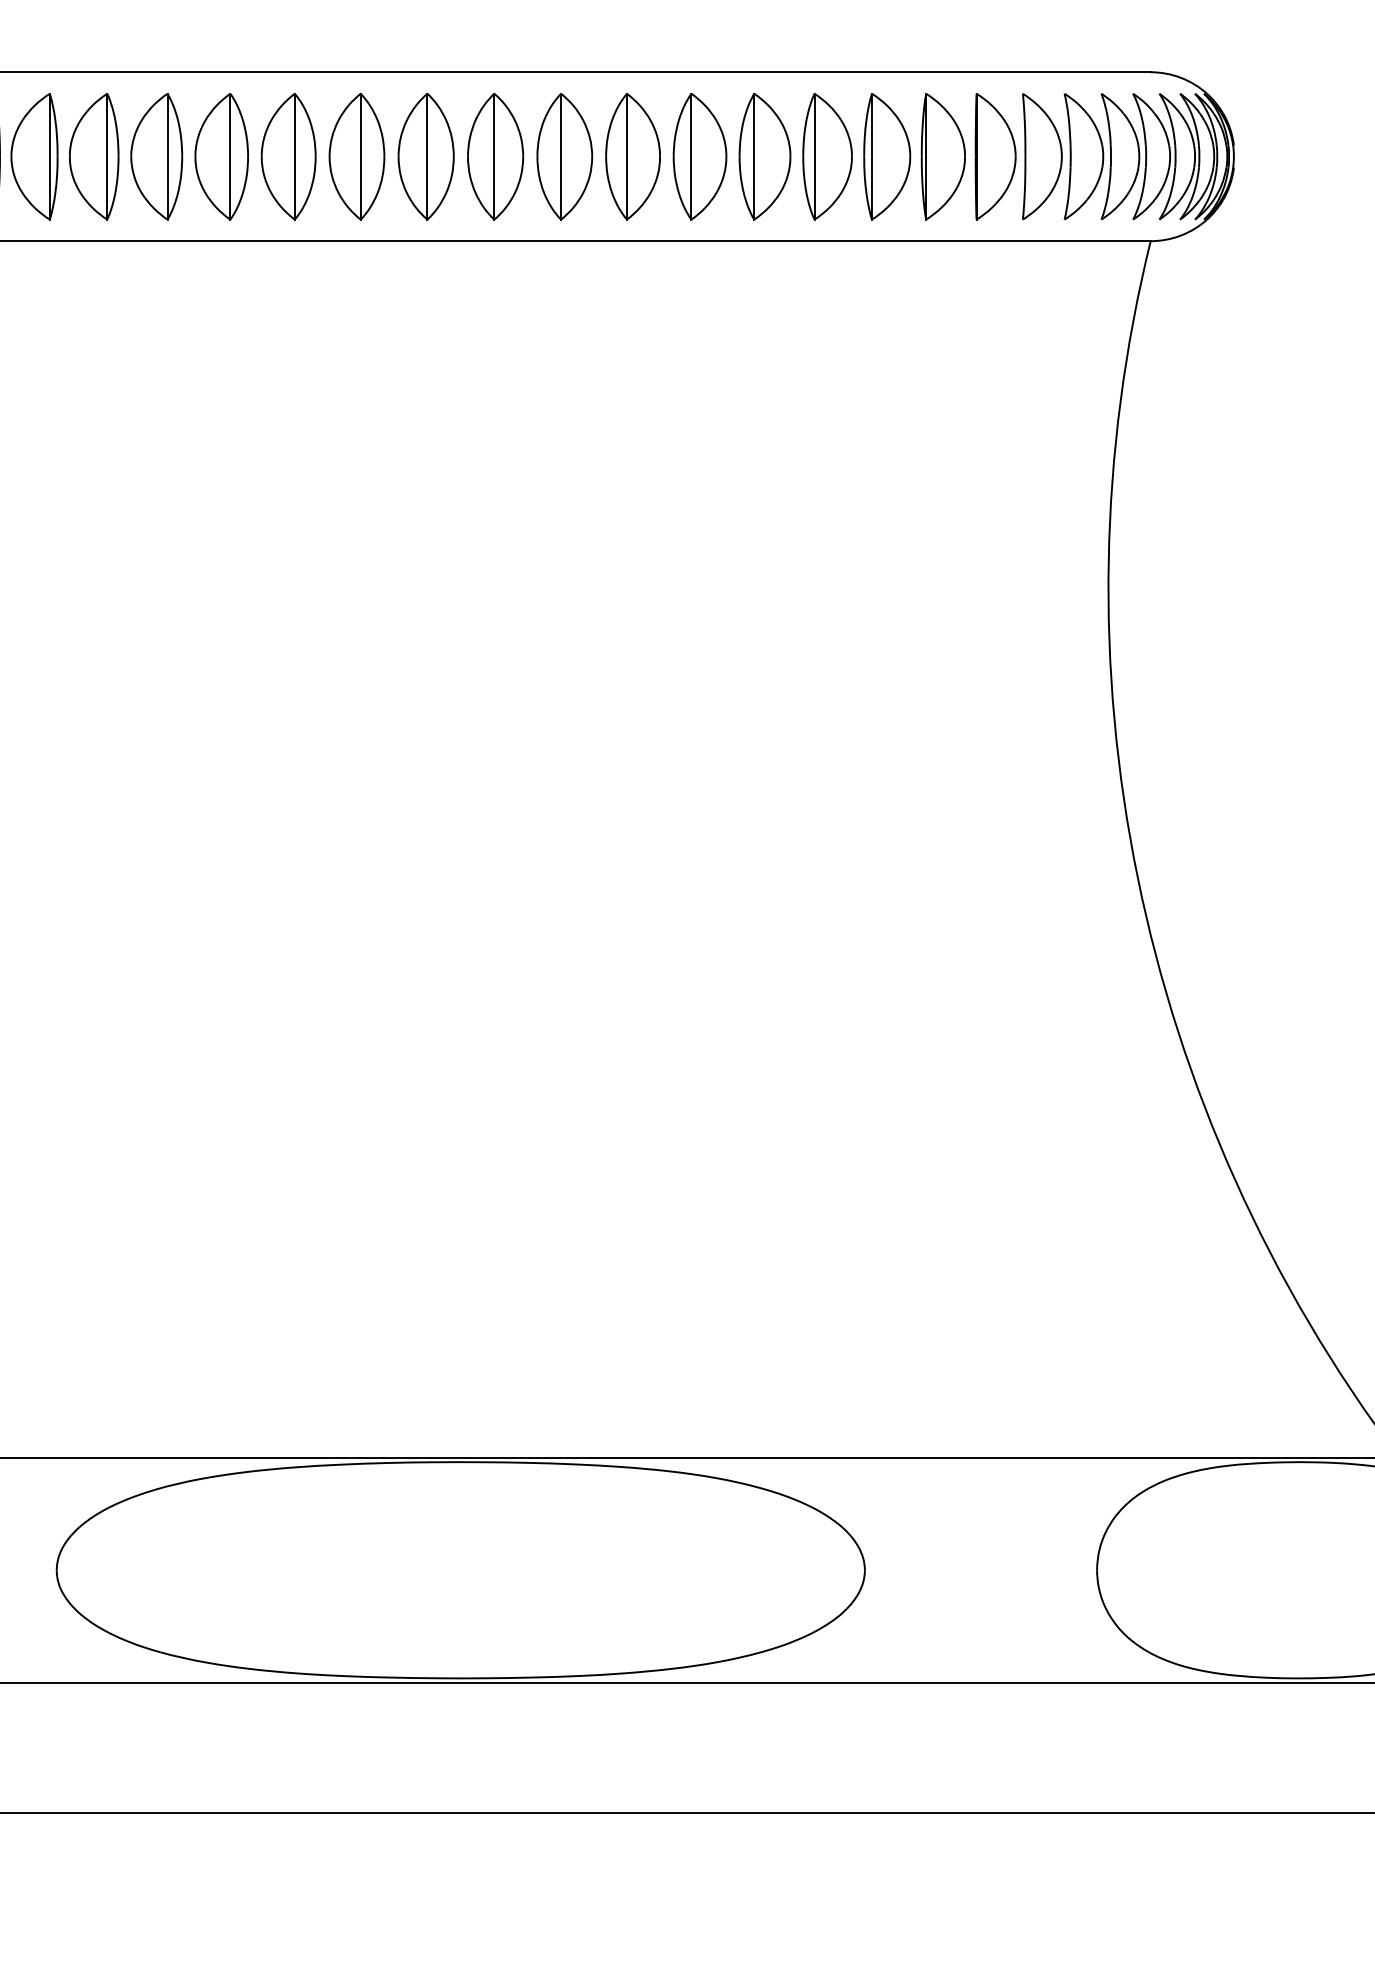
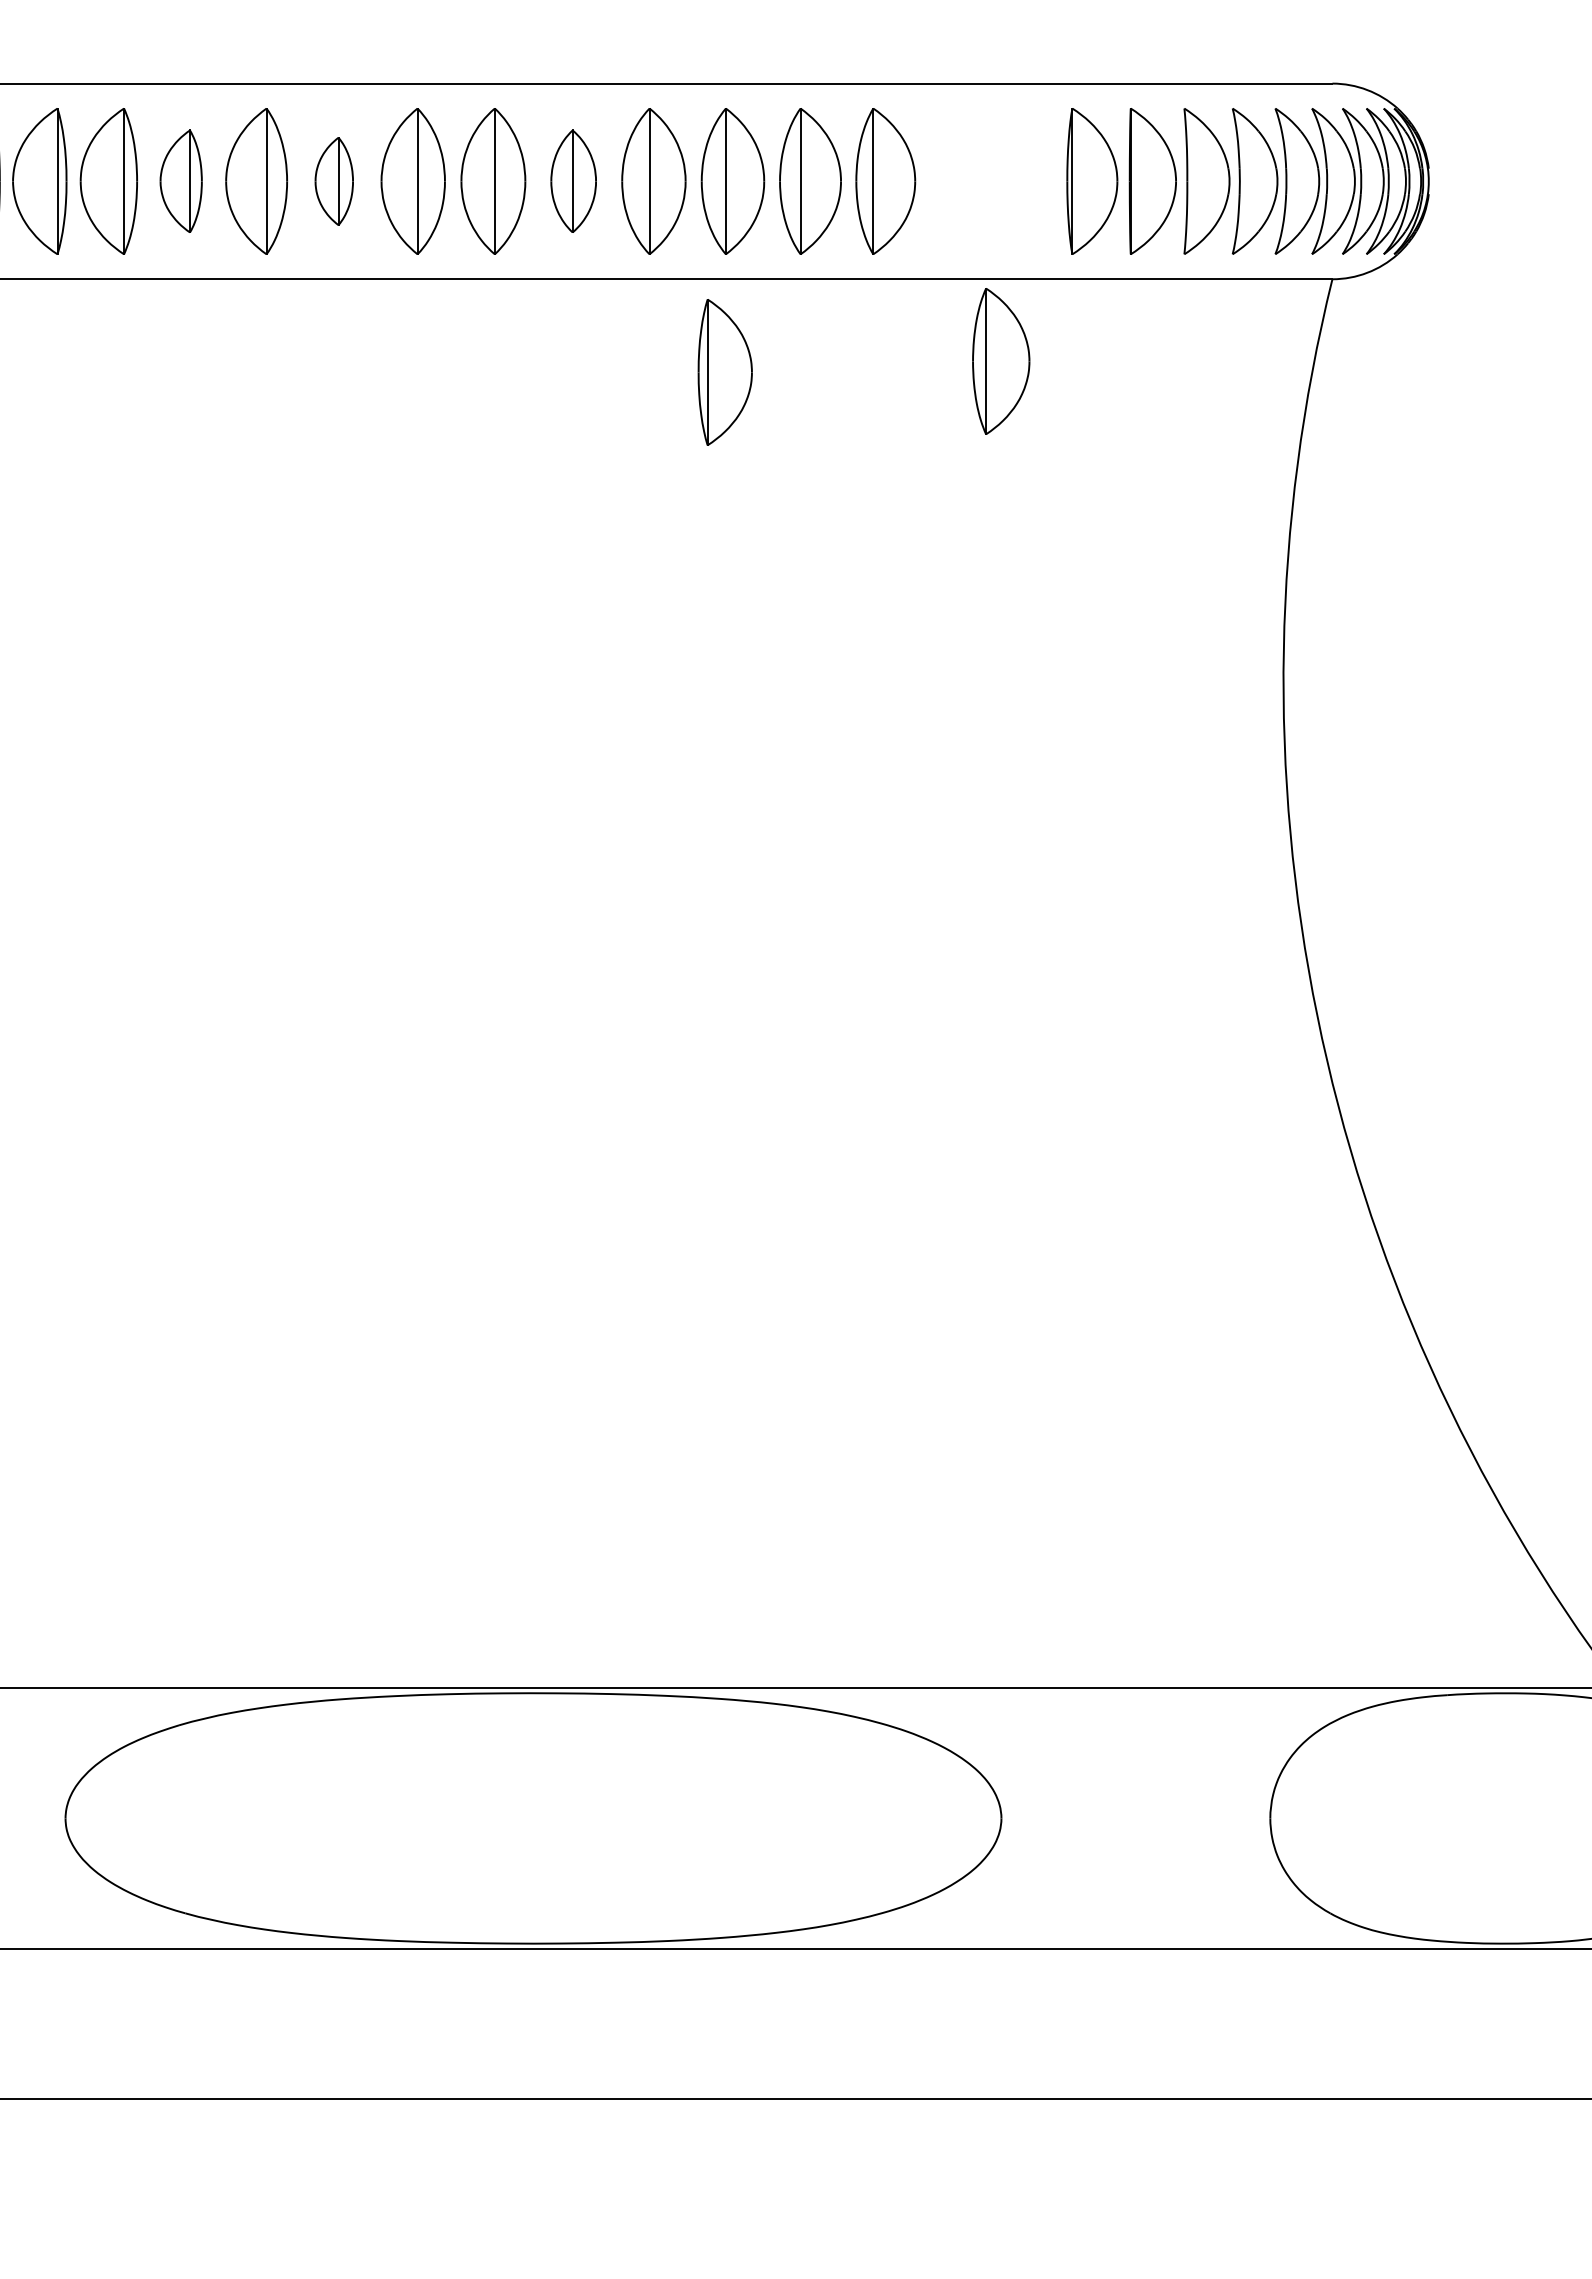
part: (156, 156) -> (180, 181), size x0.7
part: (288, 156) -> (334, 181), size x0.6
part: (495, 156) -> (573, 181), size x0.7
part: (827, 156) -> (1001, 361), moved
part: (886, 156) -> (724, 372), moved

